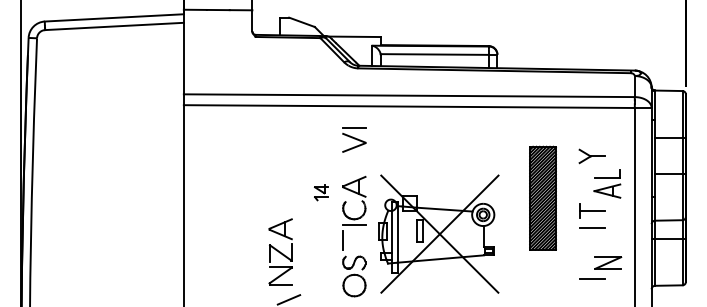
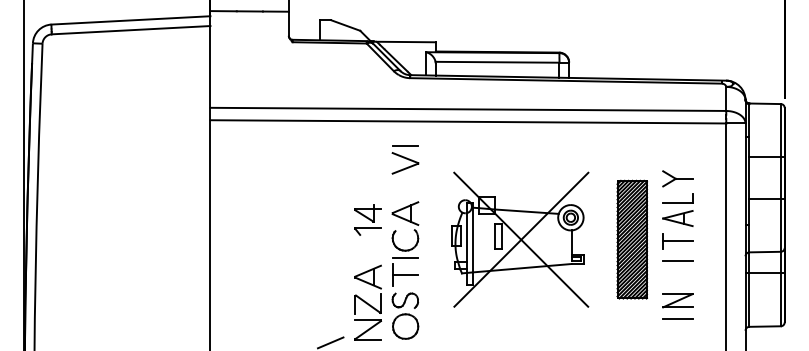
part: (607, 183) -> (677, 209), moved
part: (321, 191) -> (367, 219), size x1.67
part: (543, 198) -> (632, 239), moved
part: (439, 233) -> (520, 239), moved
line: (354, 240) -> (405, 275), added
part: (280, 251) -> (367, 302), moved
part: (607, 262) -> (677, 300), moved

